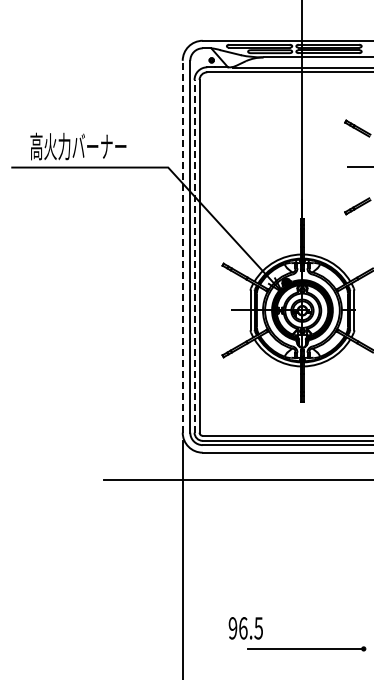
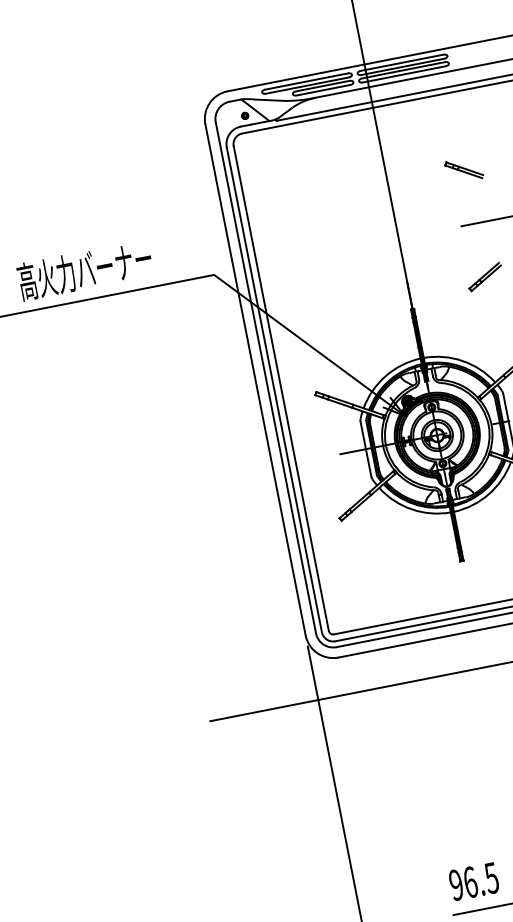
line: (182, 246) -> (255, 379), dashed -> solid
line: (194, 255) -> (274, 388), dashed -> solid
text: (245, 628) -> (473, 881), moved

